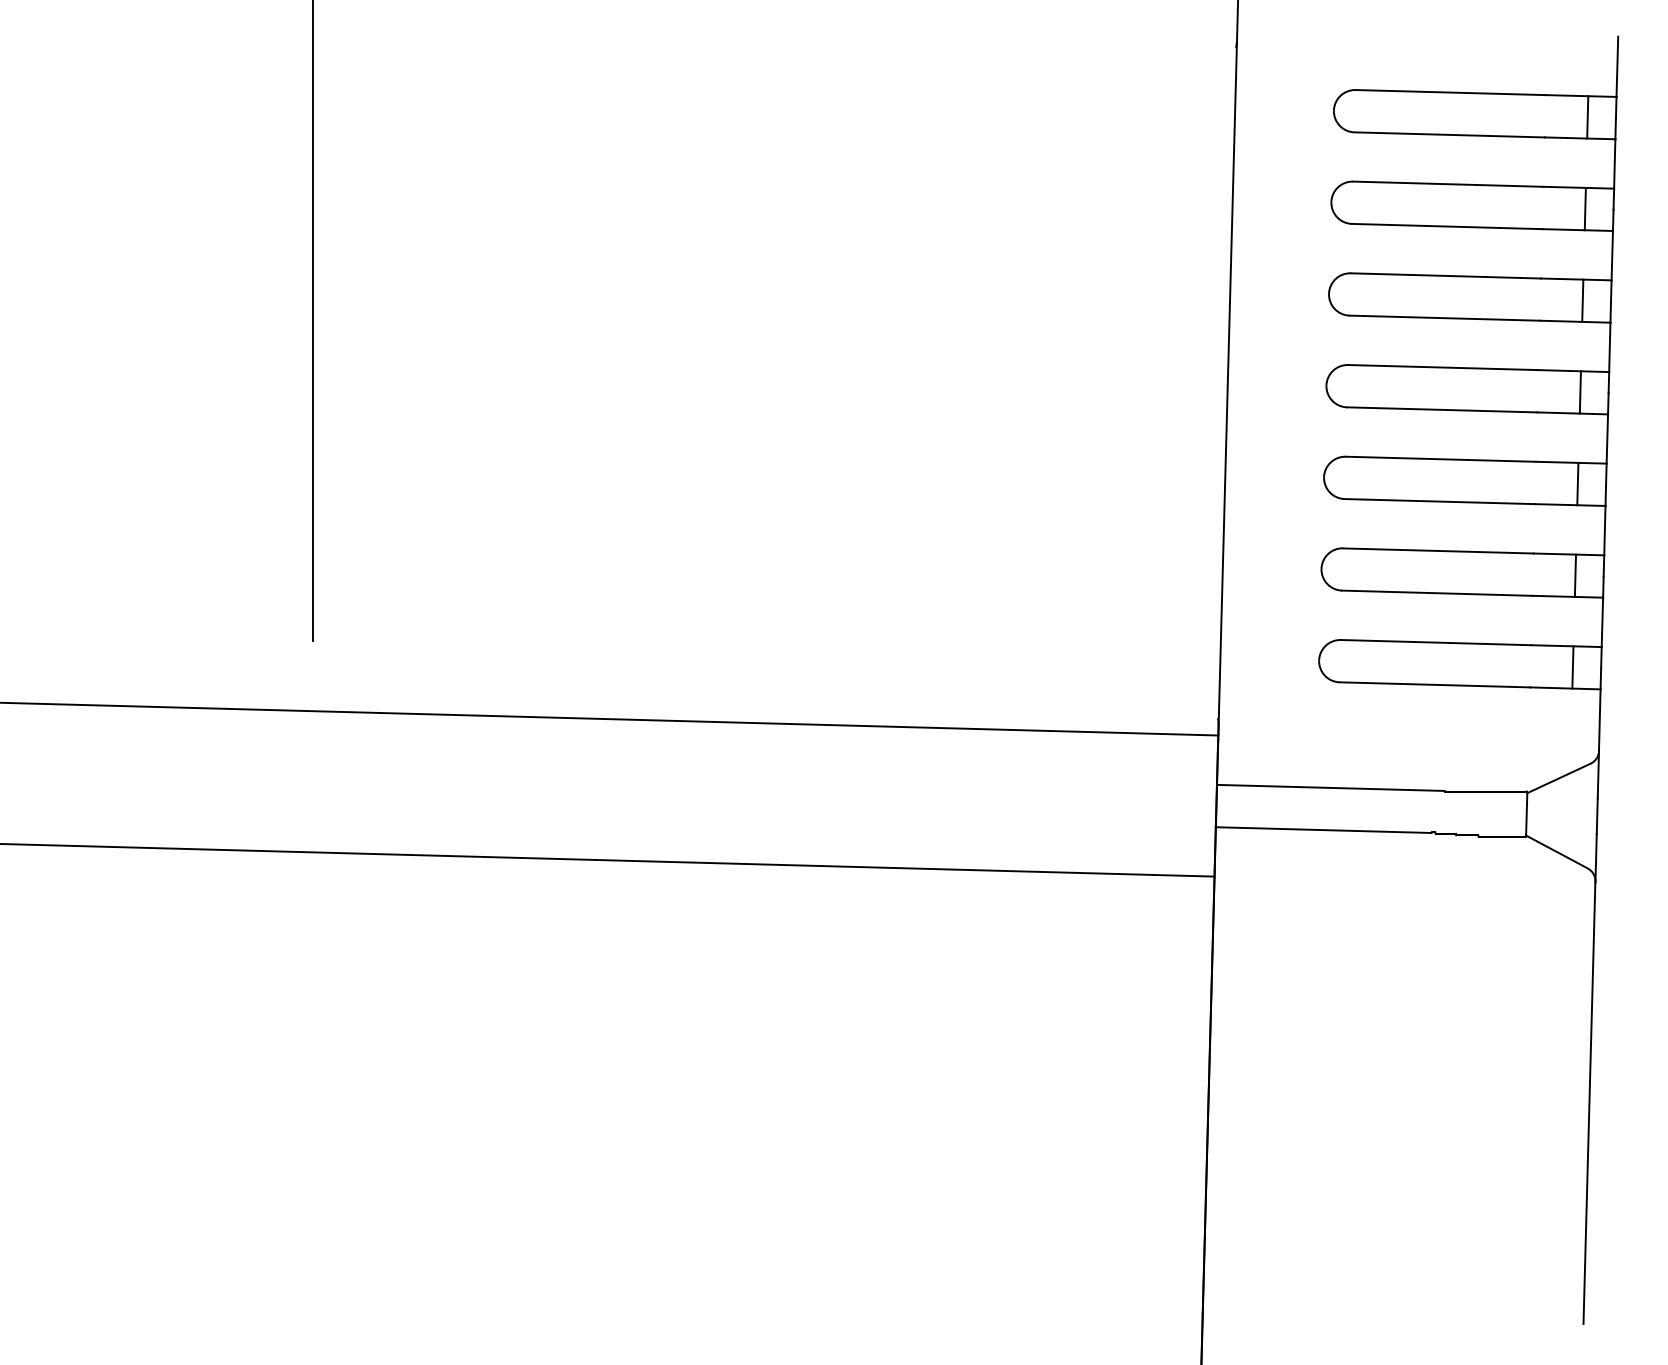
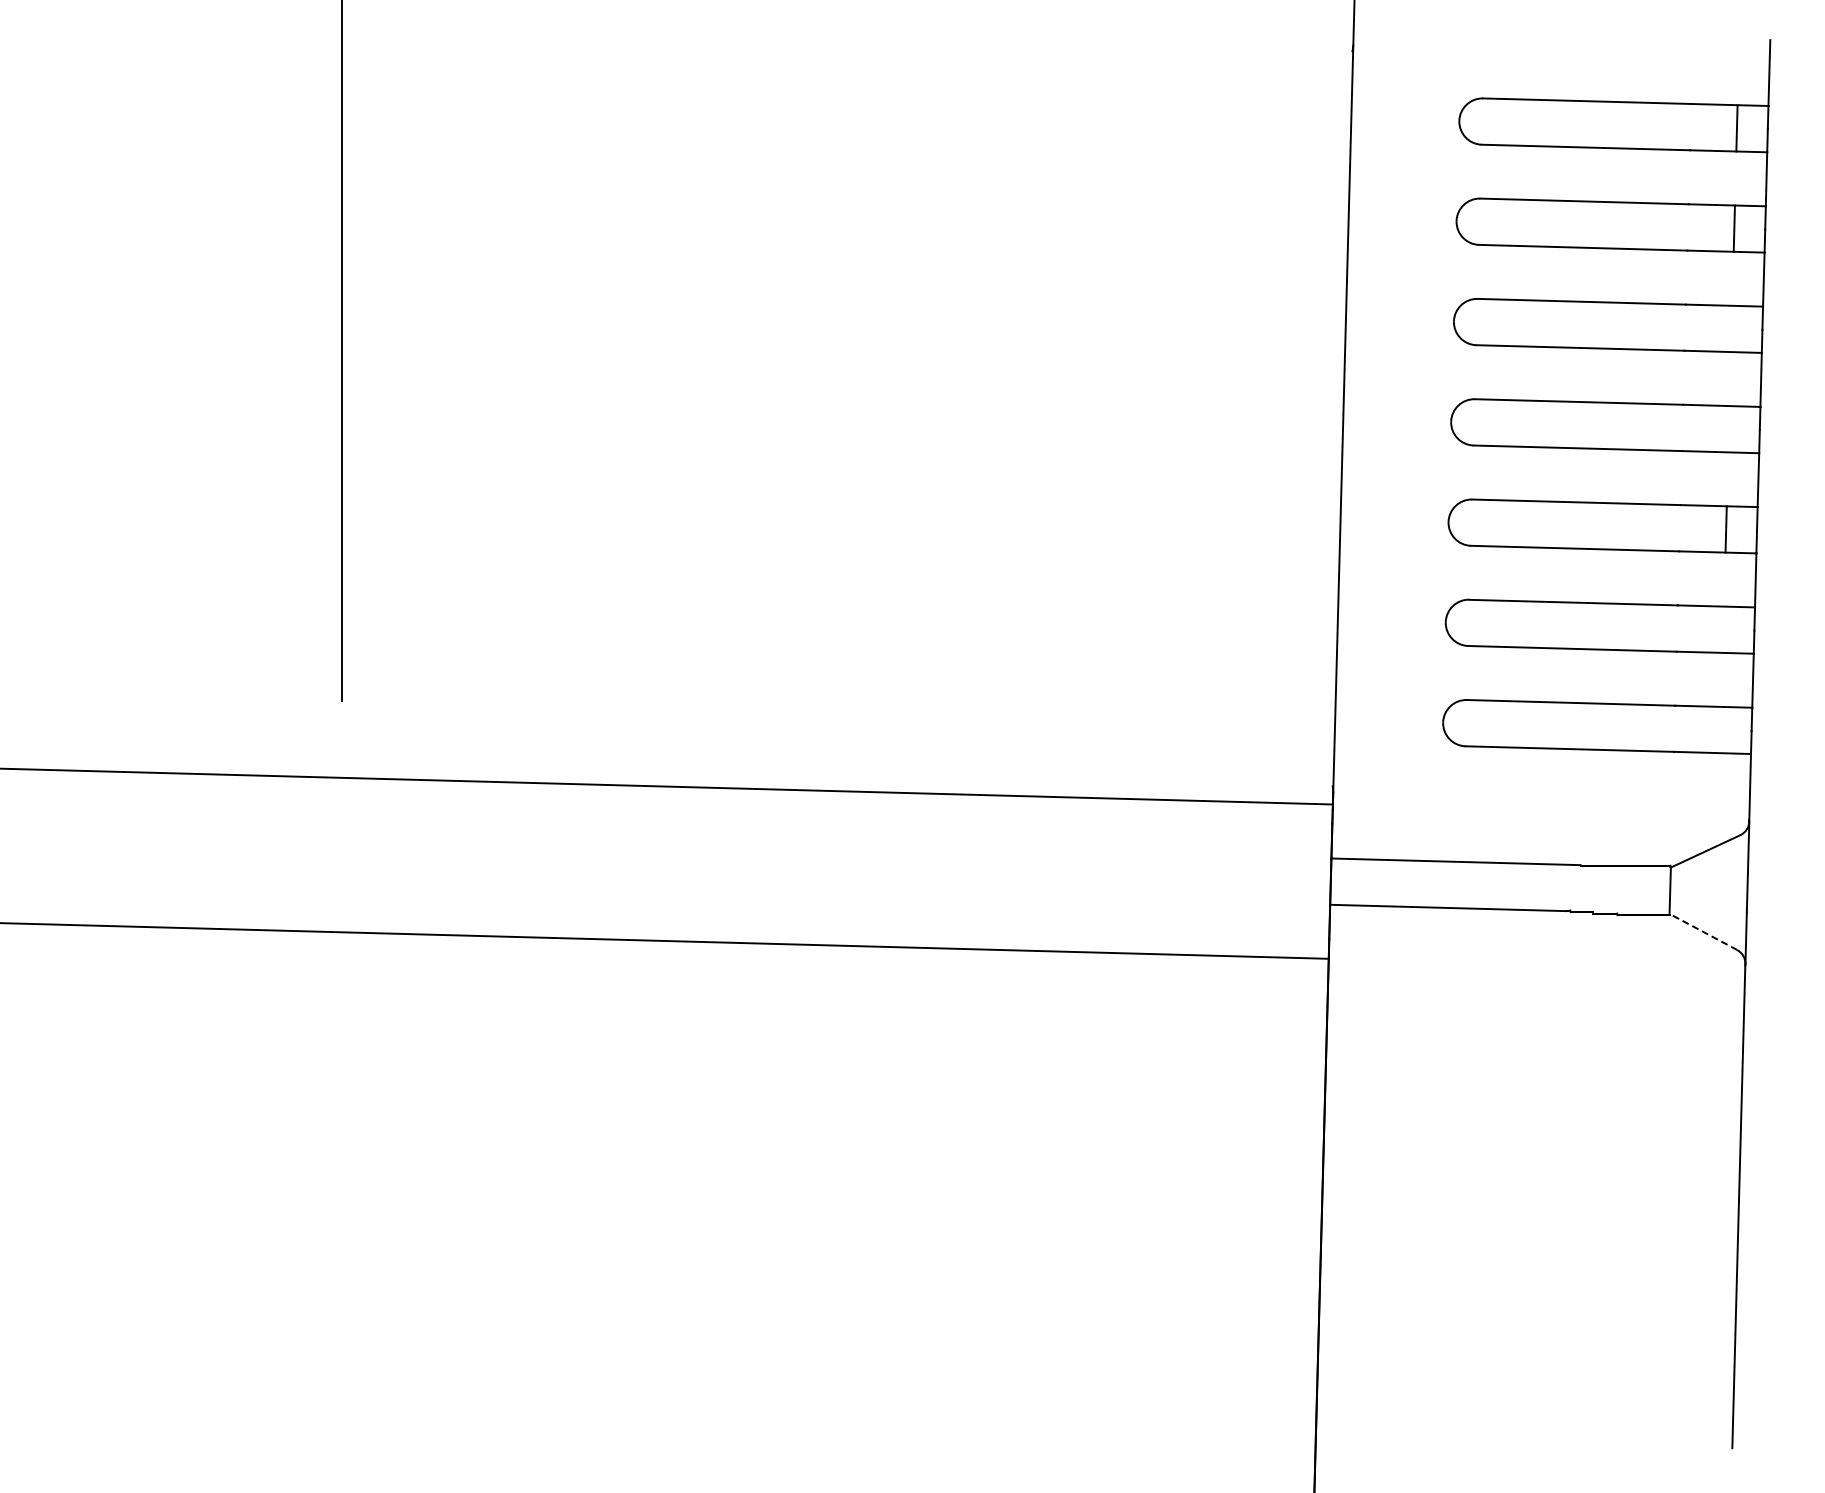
line: (1582, 300) -> (1731, 328), removed
line: (1579, 392) -> (1728, 429), removed
line: (1575, 575) -> (1723, 629), removed
line: (1572, 666) -> (1720, 729), removed
line: (1556, 851) -> (1702, 931), solid -> dashed

